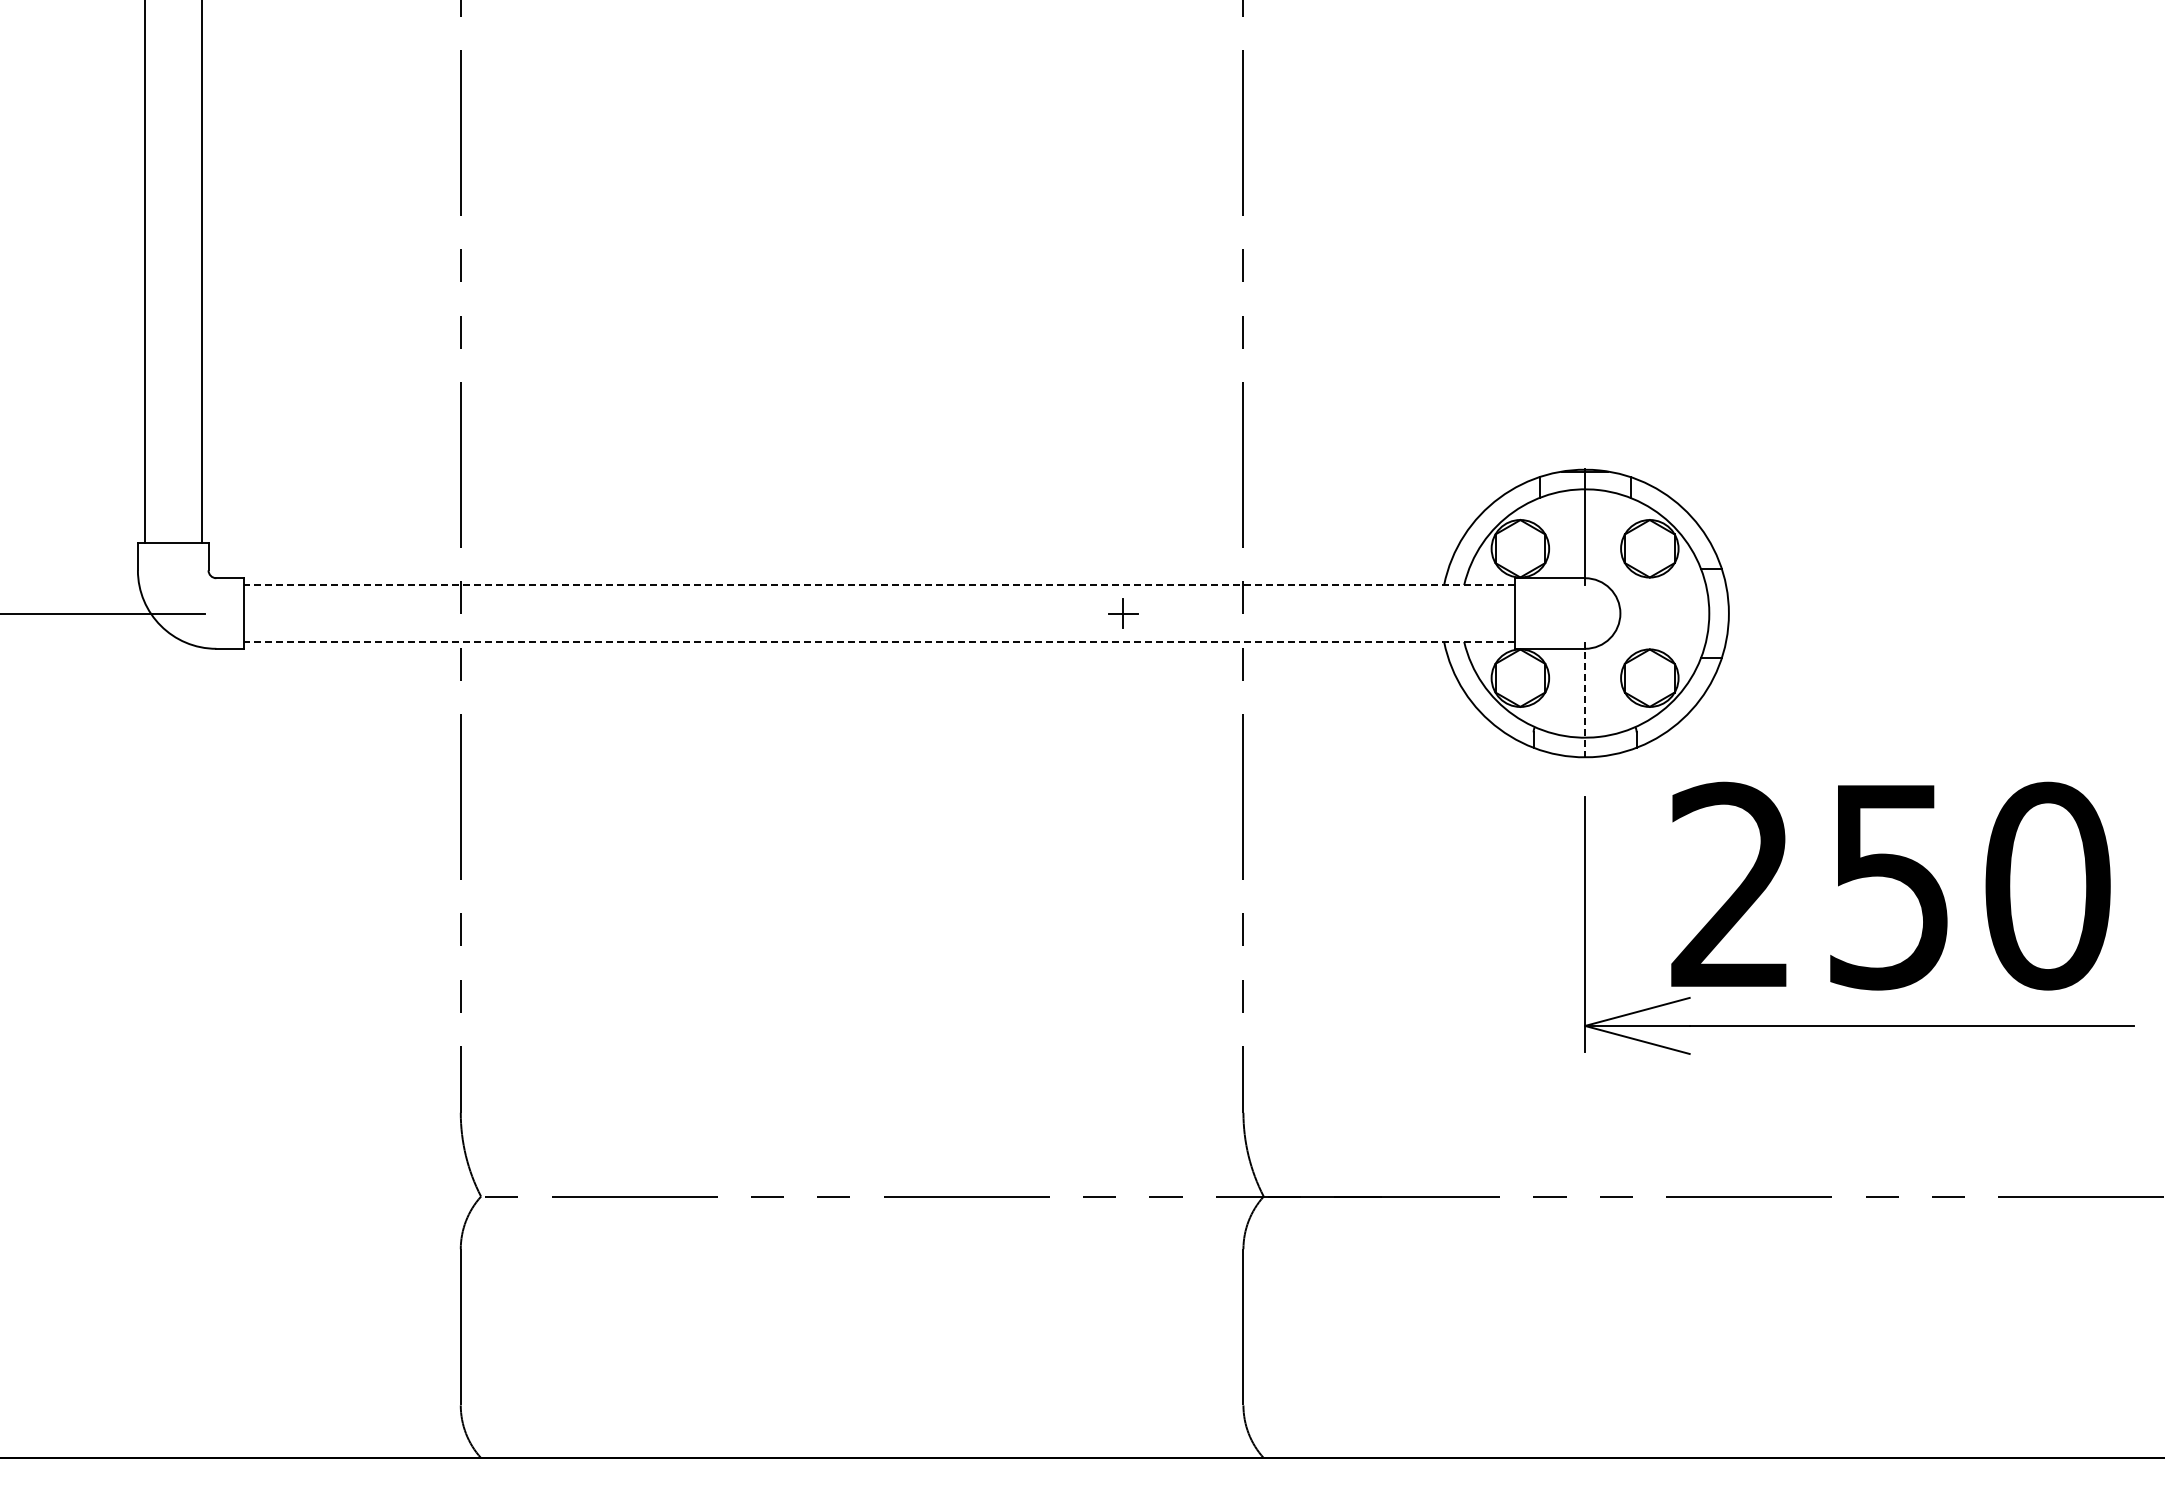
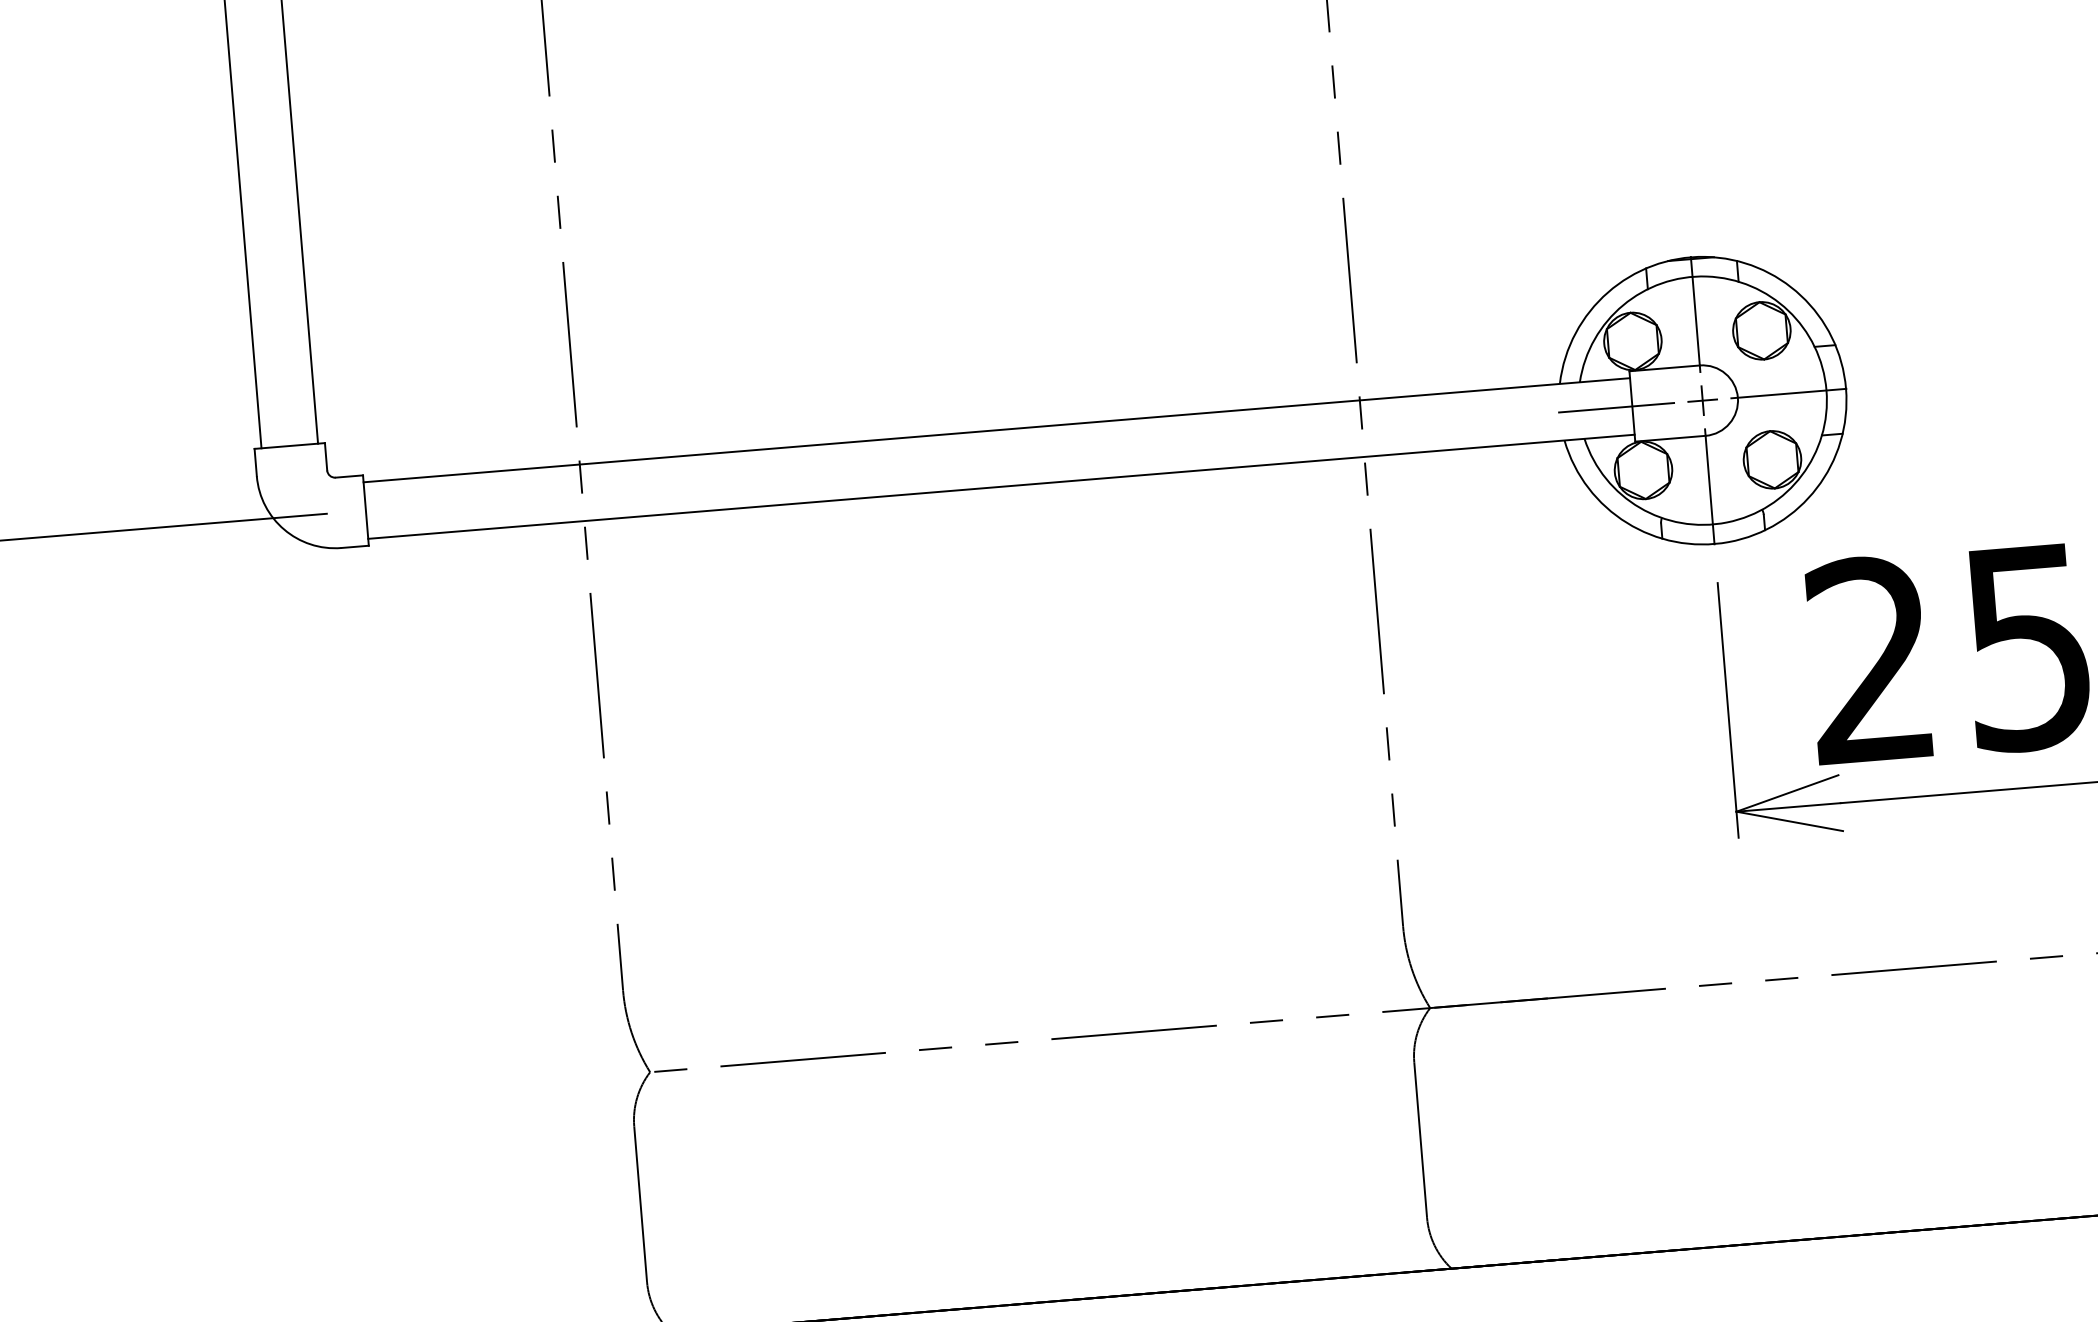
line: (878, 585) -> (996, 430), dashed -> solid
part: (1123, 613) -> (1703, 400), moved
line: (1498, 613) -> (1616, 407), added
line: (1671, 613) -> (1788, 393), added
line: (878, 641) -> (1000, 486), dashed -> solid
line: (1585, 699) -> (1710, 486), dashed -> solid

